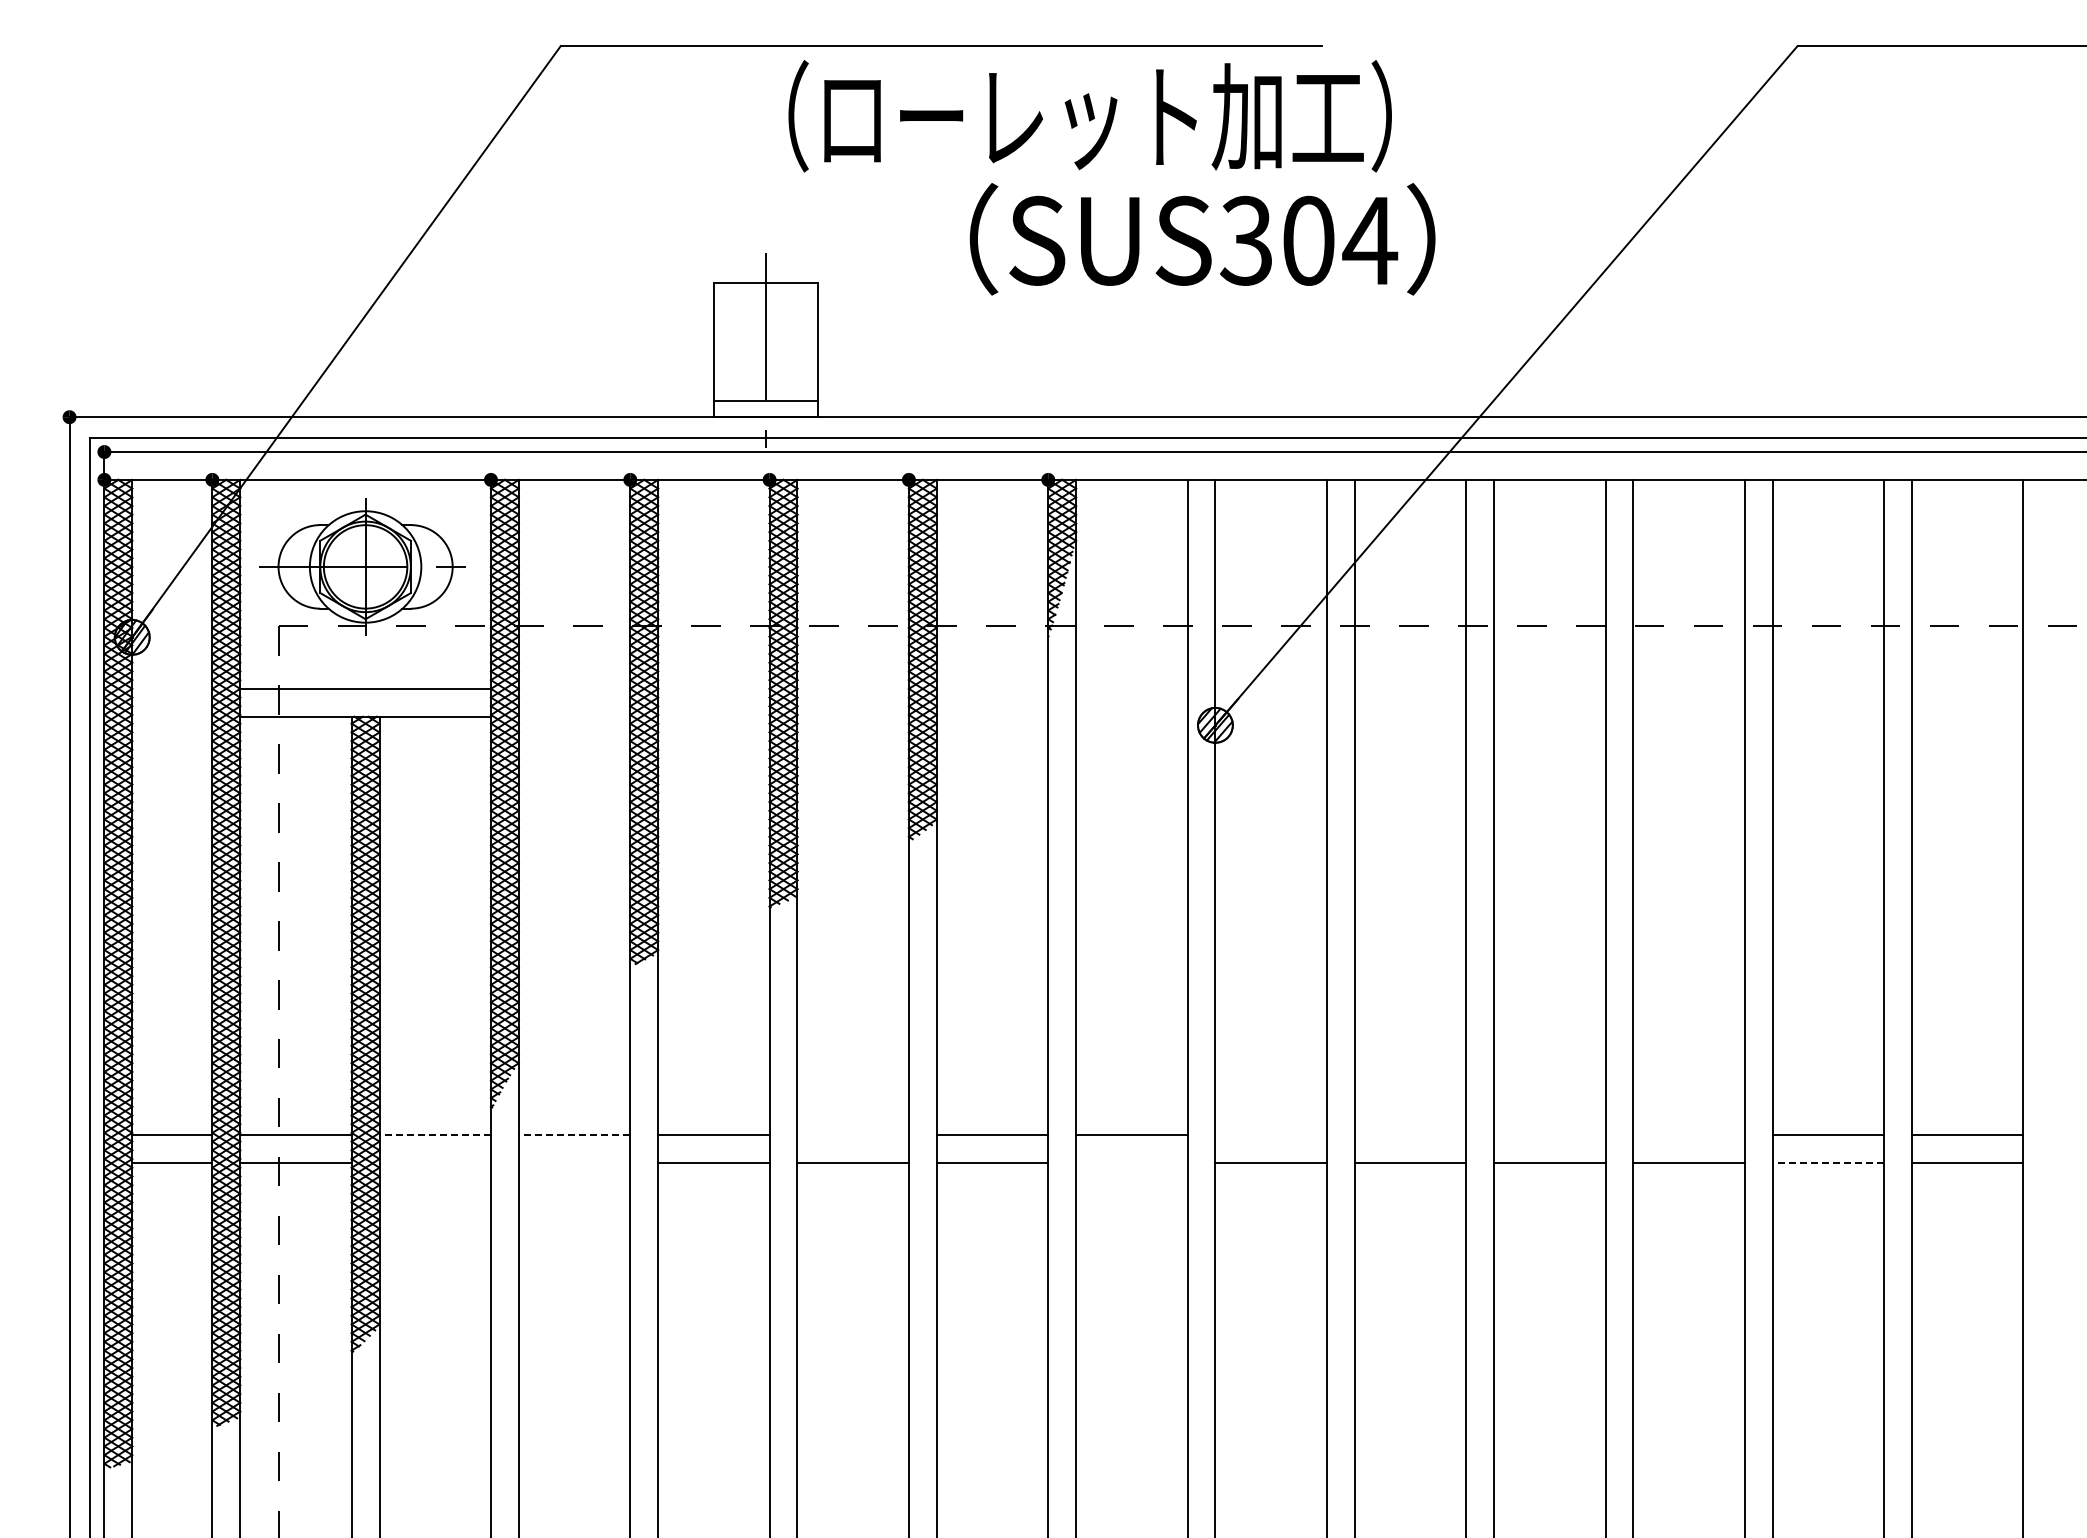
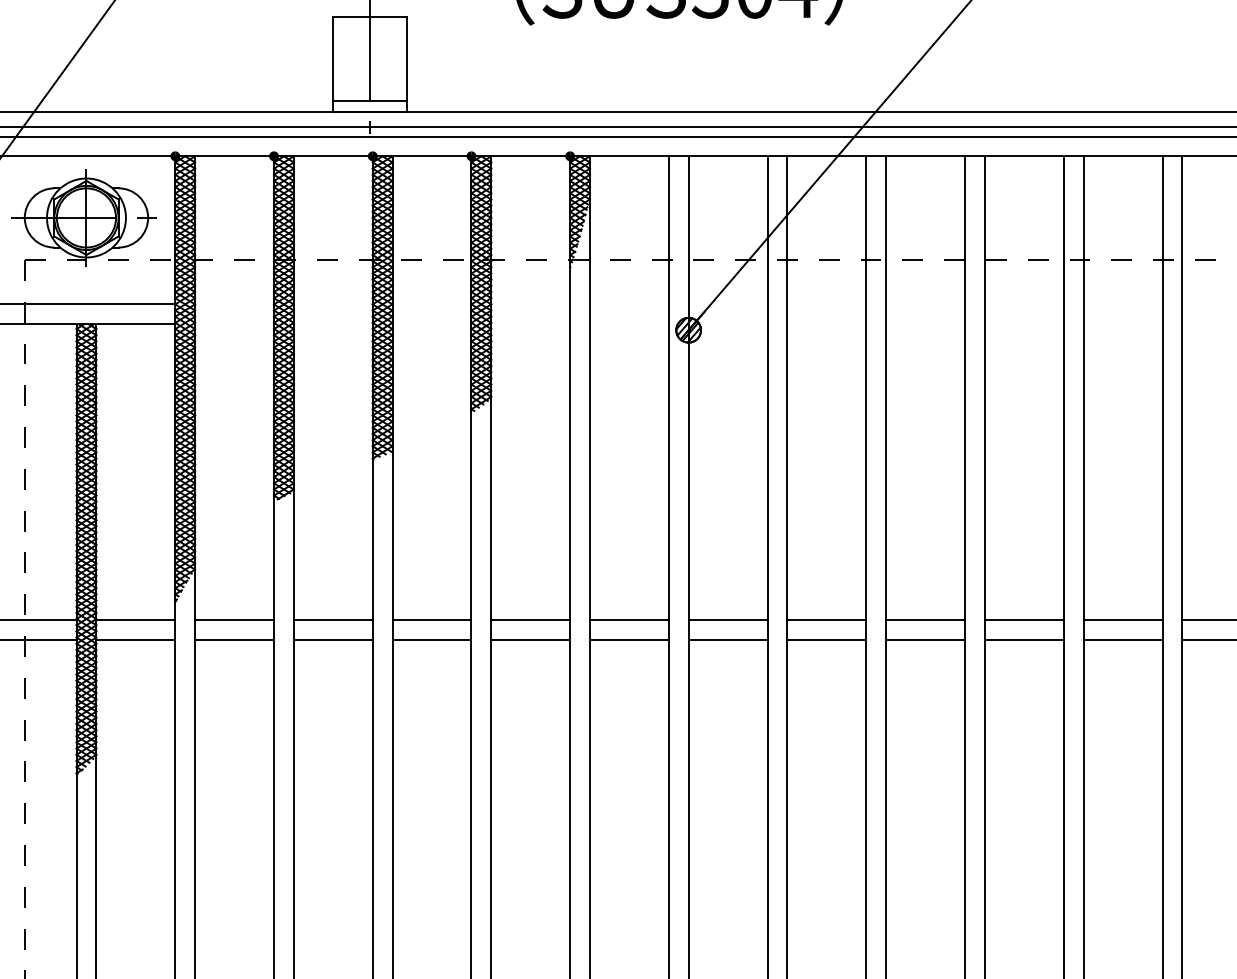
line: (435, 1134) -> (136, 620), dashed -> solid
line: (574, 1134) -> (234, 620), dashed -> solid
line: (852, 1134) -> (431, 620), added
line: (1270, 1134) -> (727, 620), added
line: (1410, 1134) -> (826, 620), added
line: (1549, 1134) -> (925, 620), added
line: (1688, 1134) -> (1023, 620), added
line: (434, 1162) -> (135, 640), added
line: (574, 1162) -> (234, 640), added
line: (1131, 1162) -> (629, 640), added
line: (1828, 1162) -> (1123, 640), dashed -> solid

